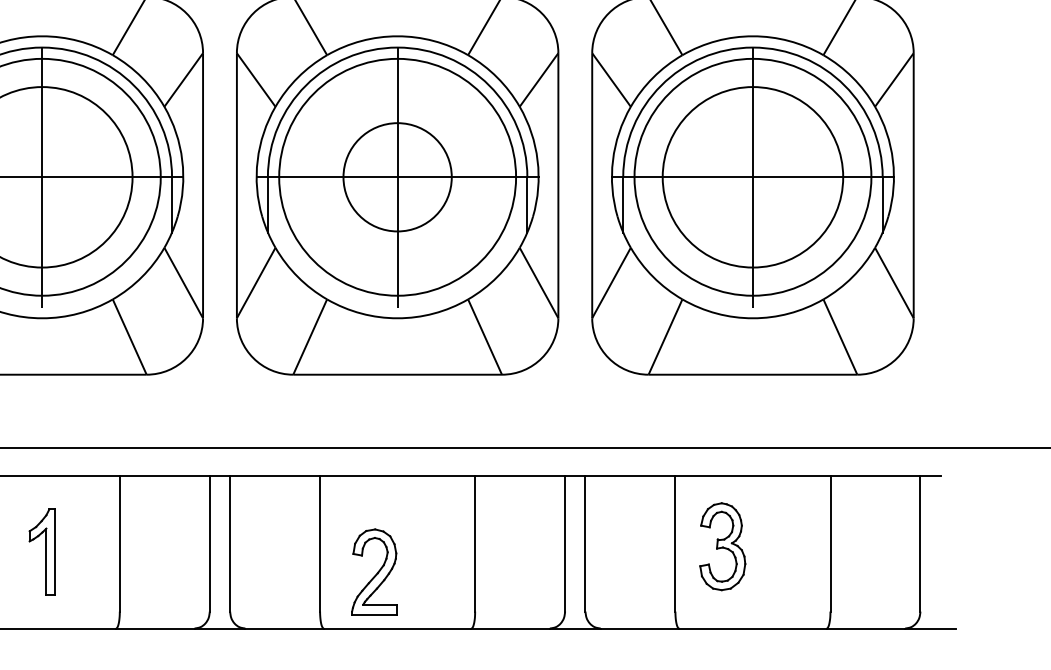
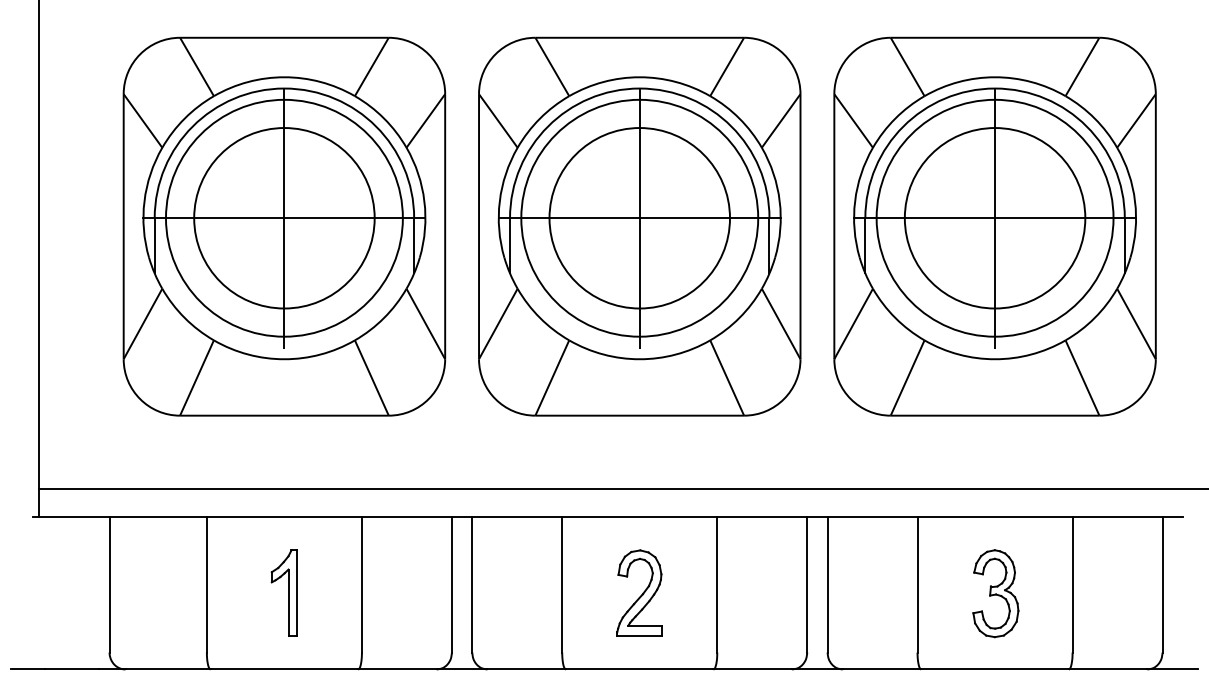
circle: (397, 177) -> (639, 218), size x1.67
part: (722, 546) -> (995, 593), moved
part: (374, 571) -> (639, 592), moved

